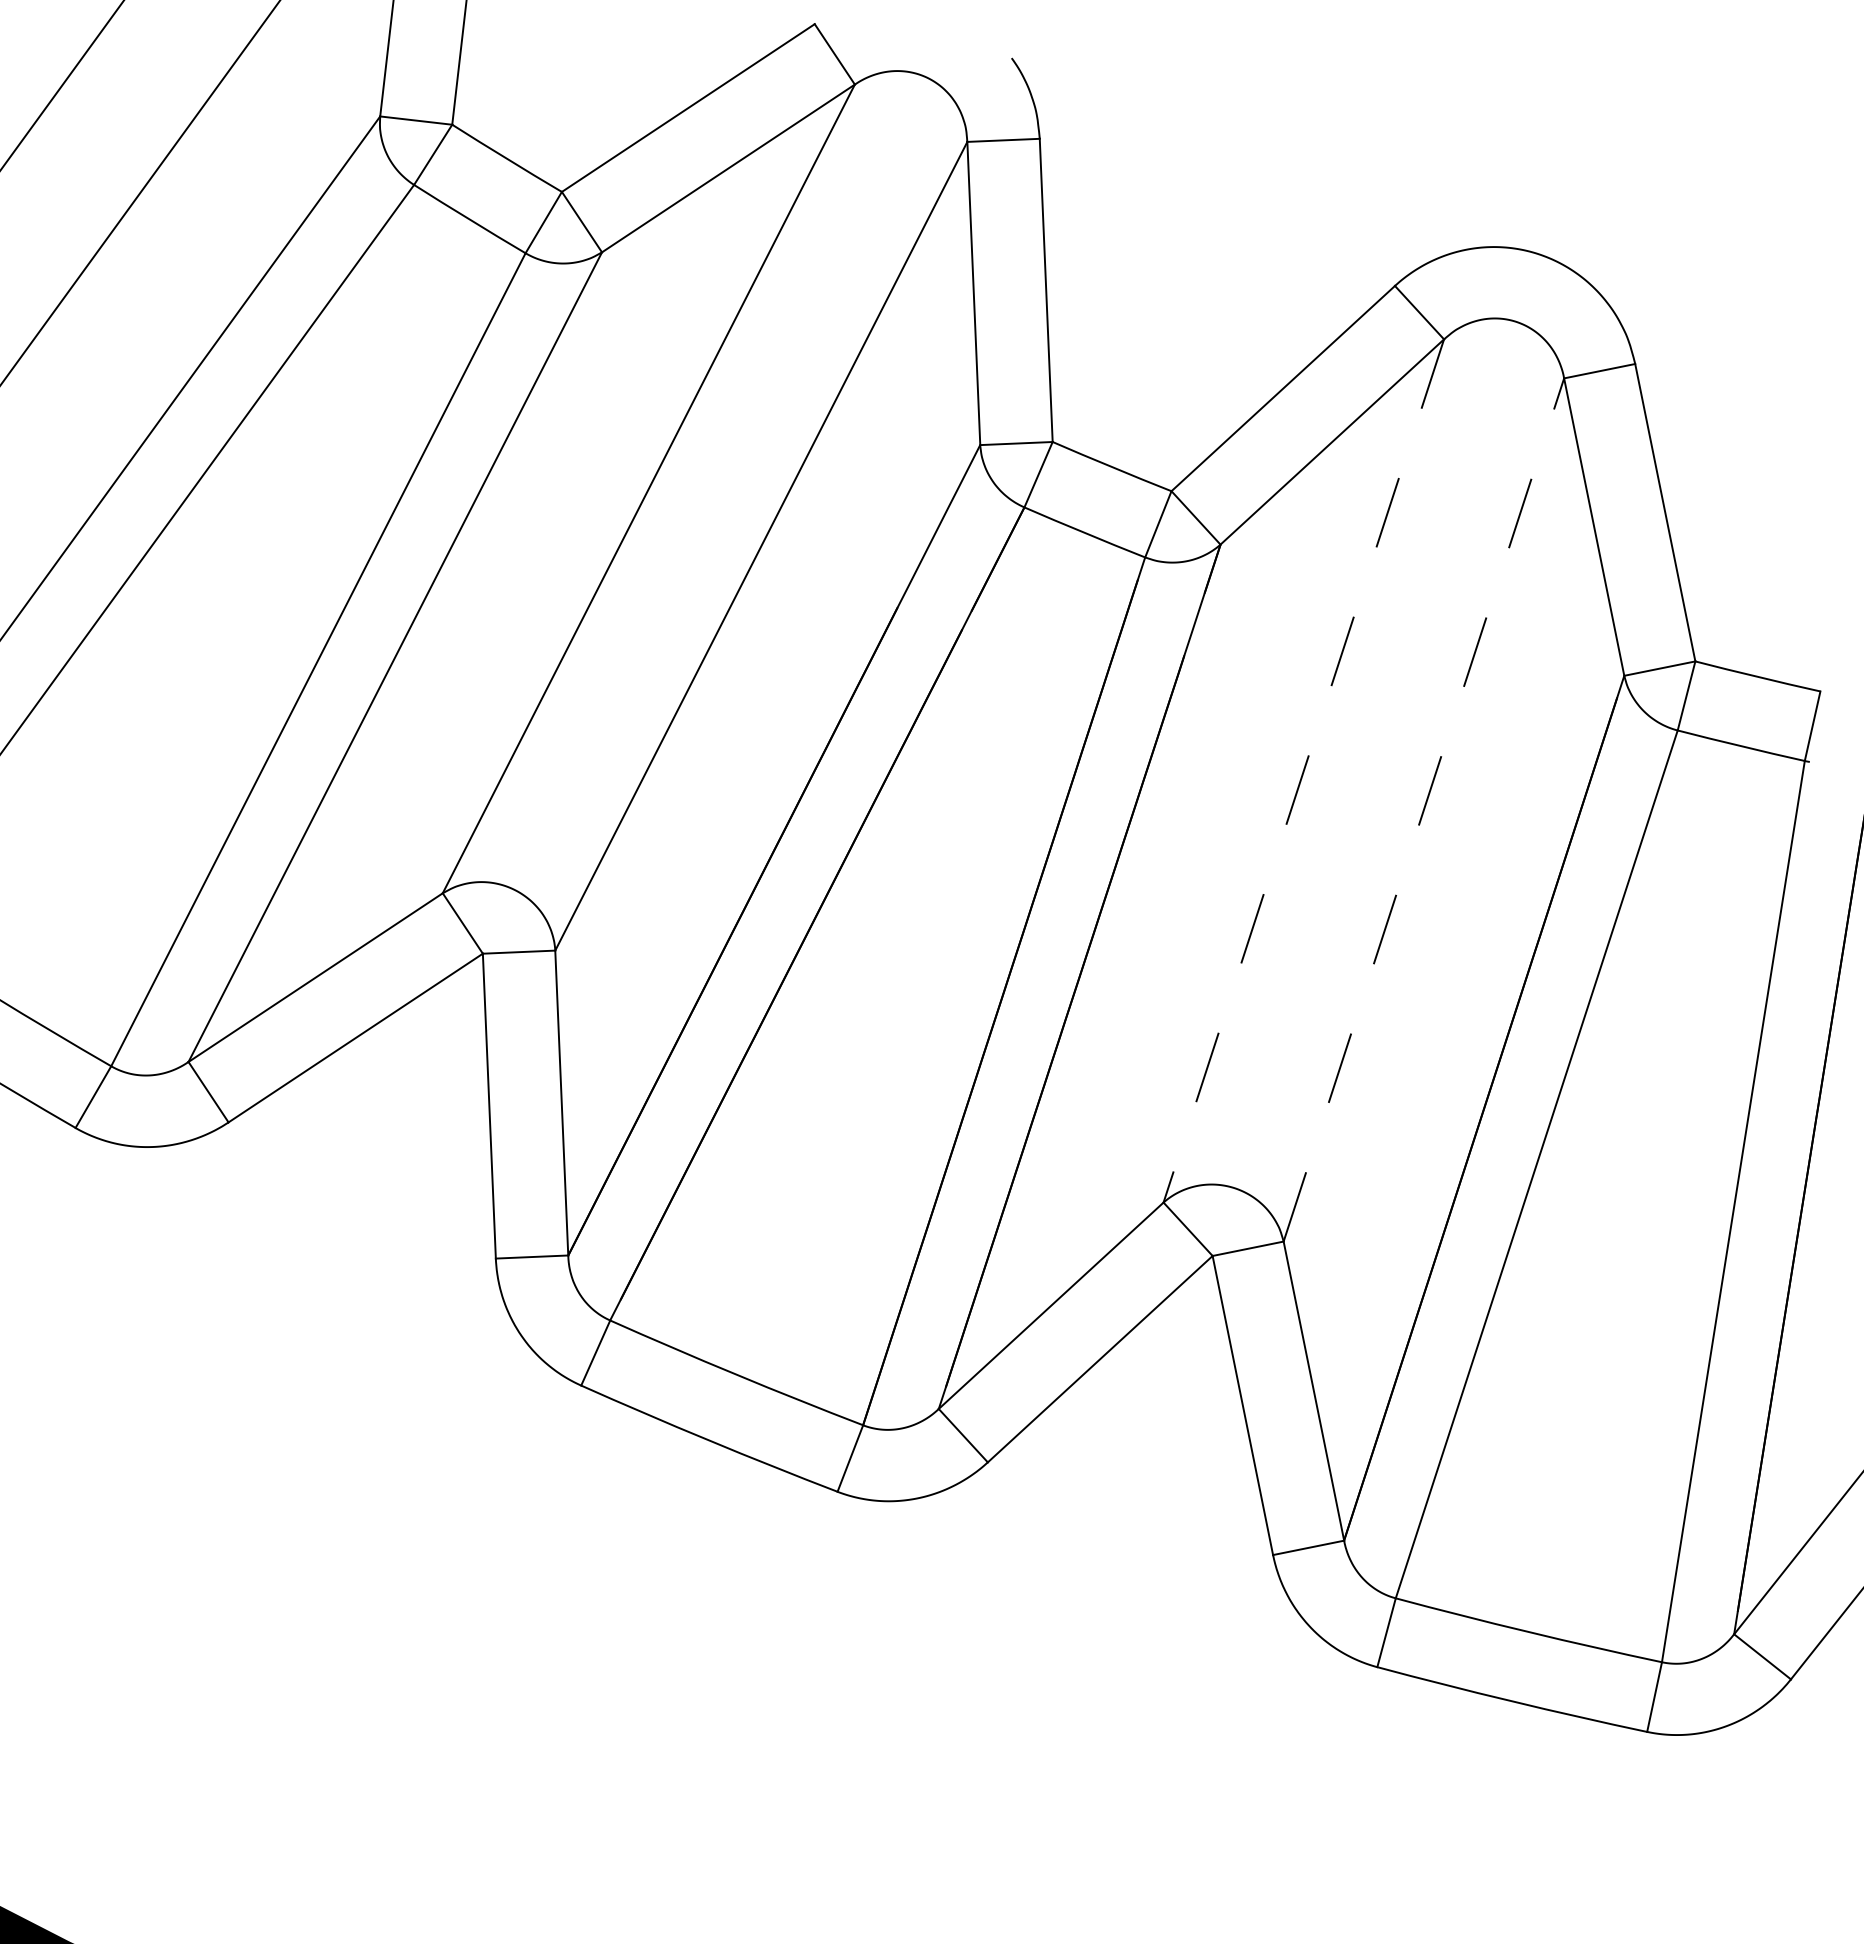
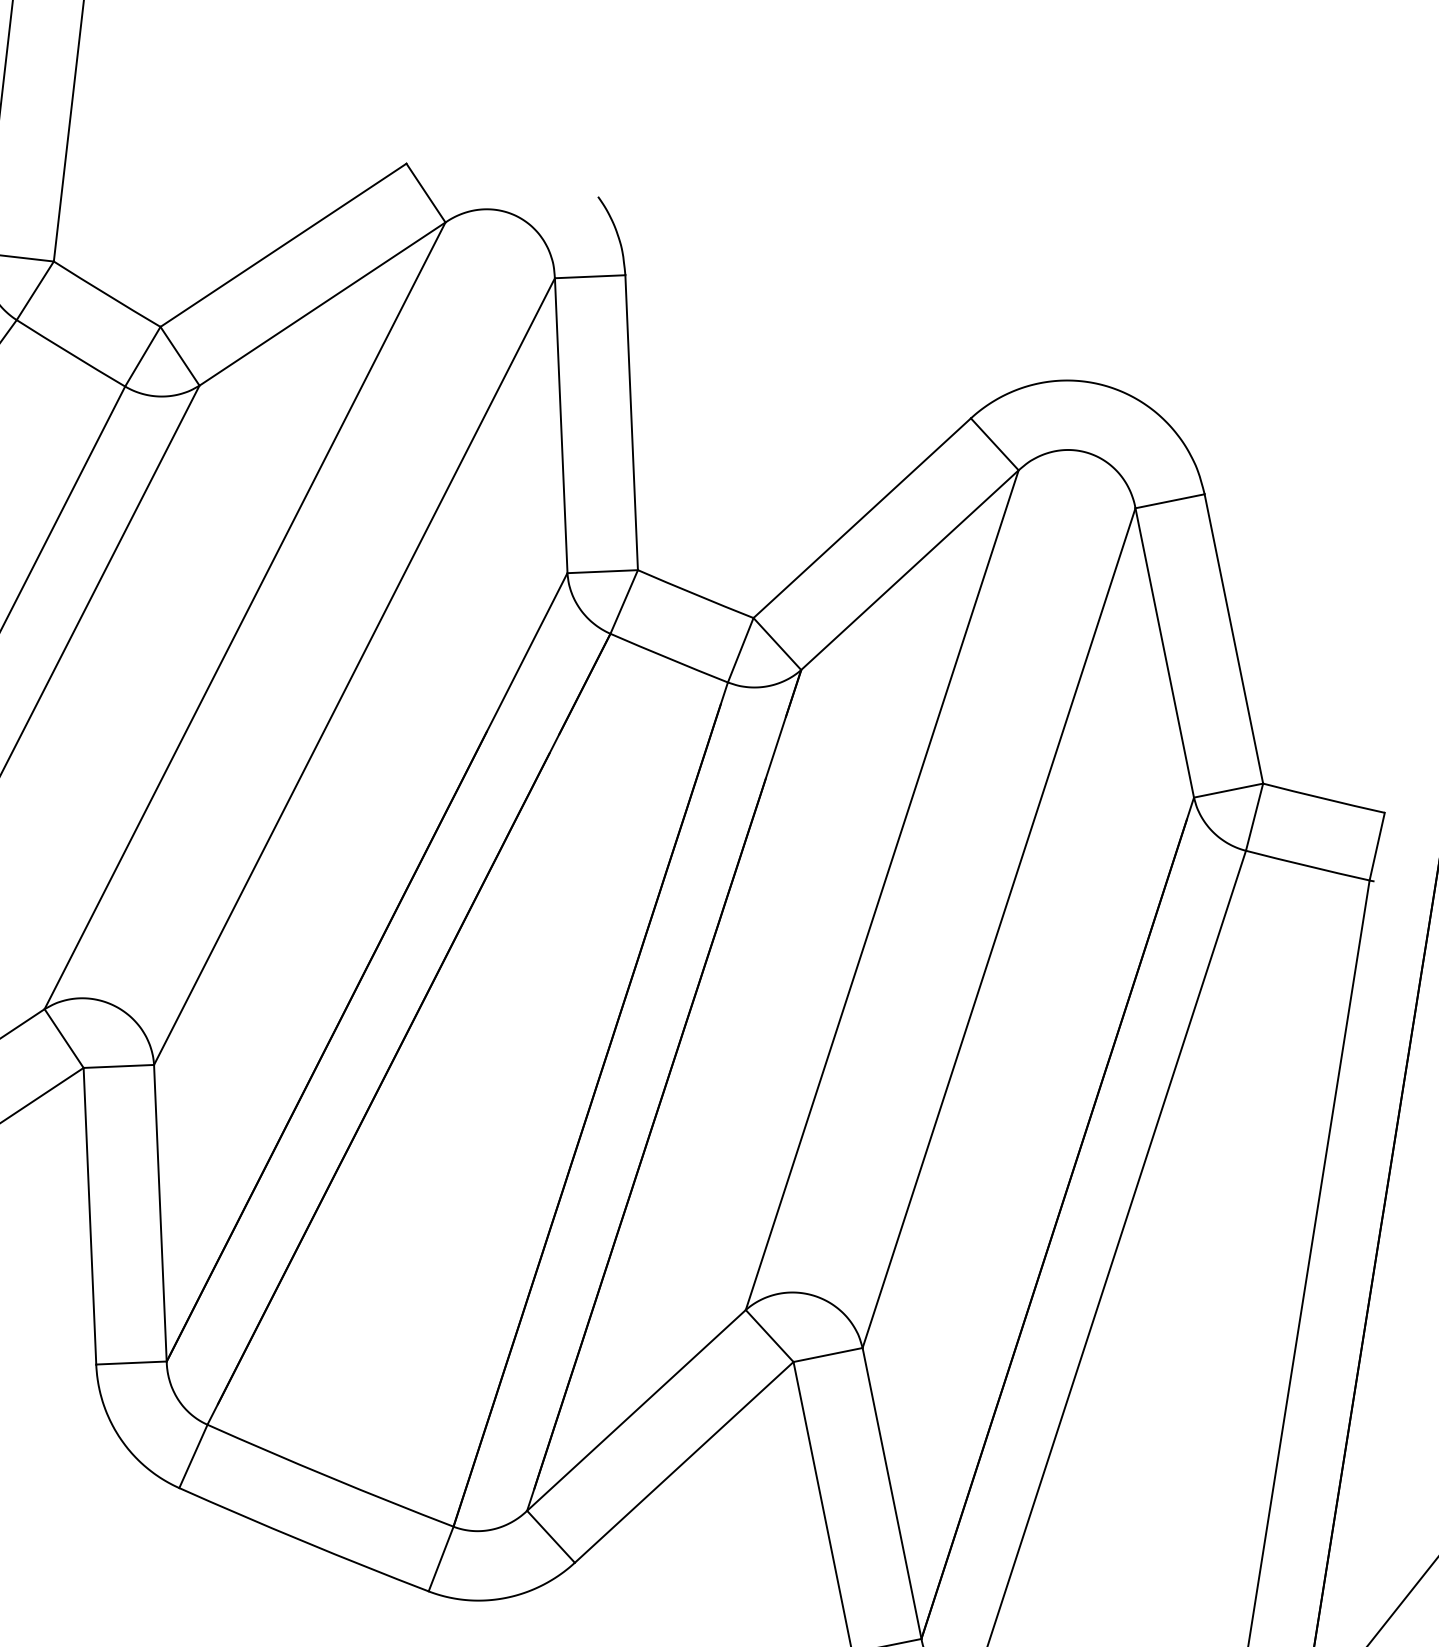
line: (1303, 770) -> (881, 889), dashed -> solid
line: (1423, 809) -> (998, 927), dashed -> solid

